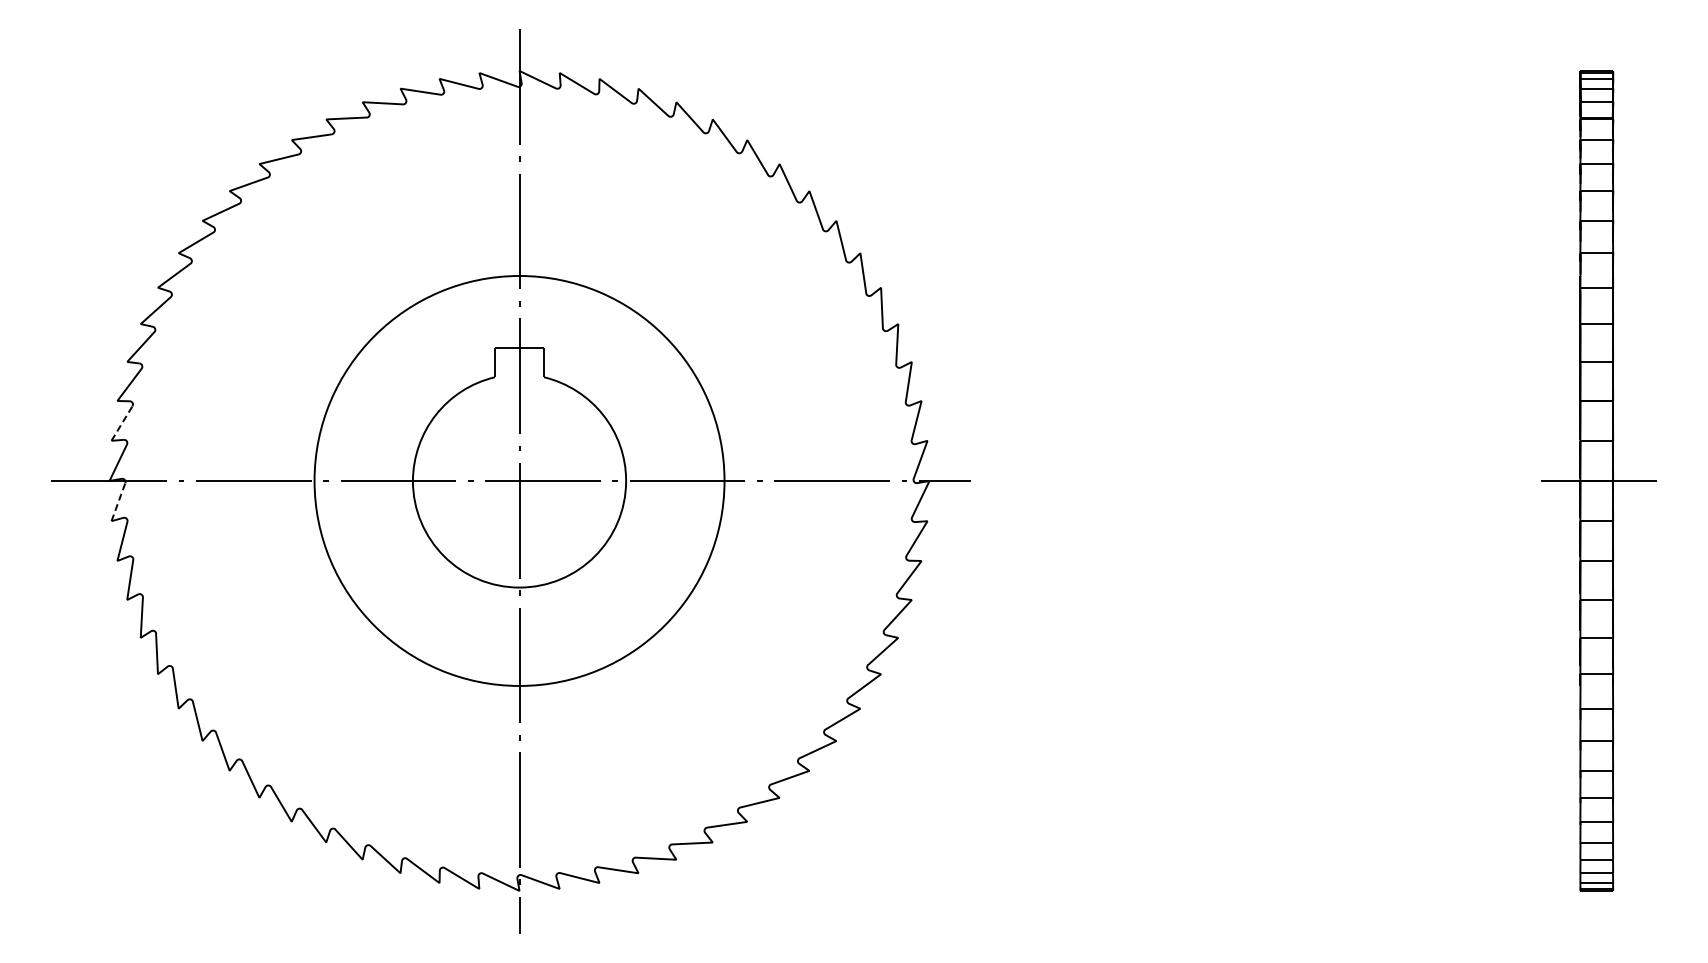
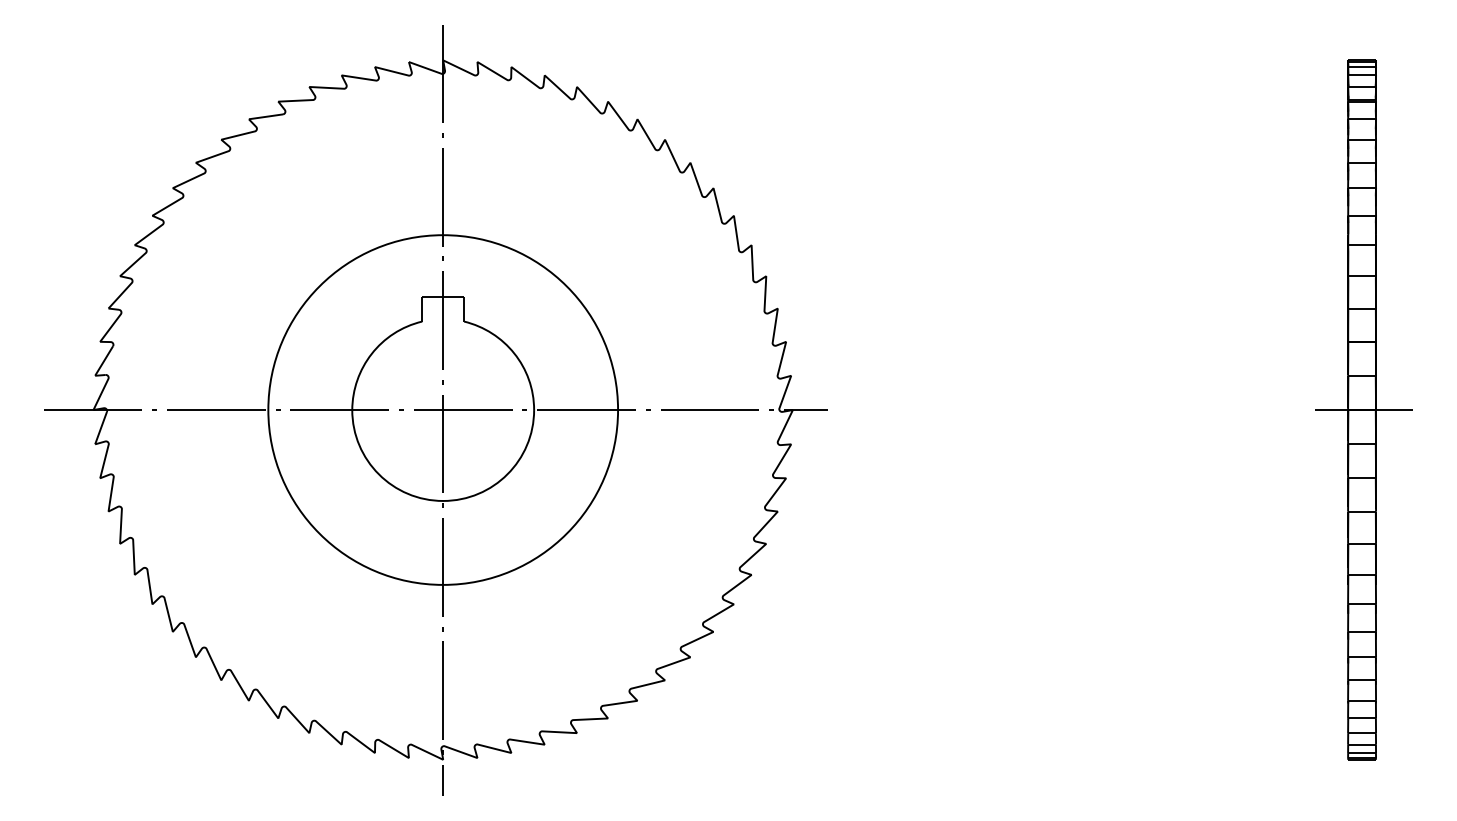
line: (122, 423) -> (104, 361), dashed -> solid
line: (118, 502) -> (101, 428), dashed -> solid

